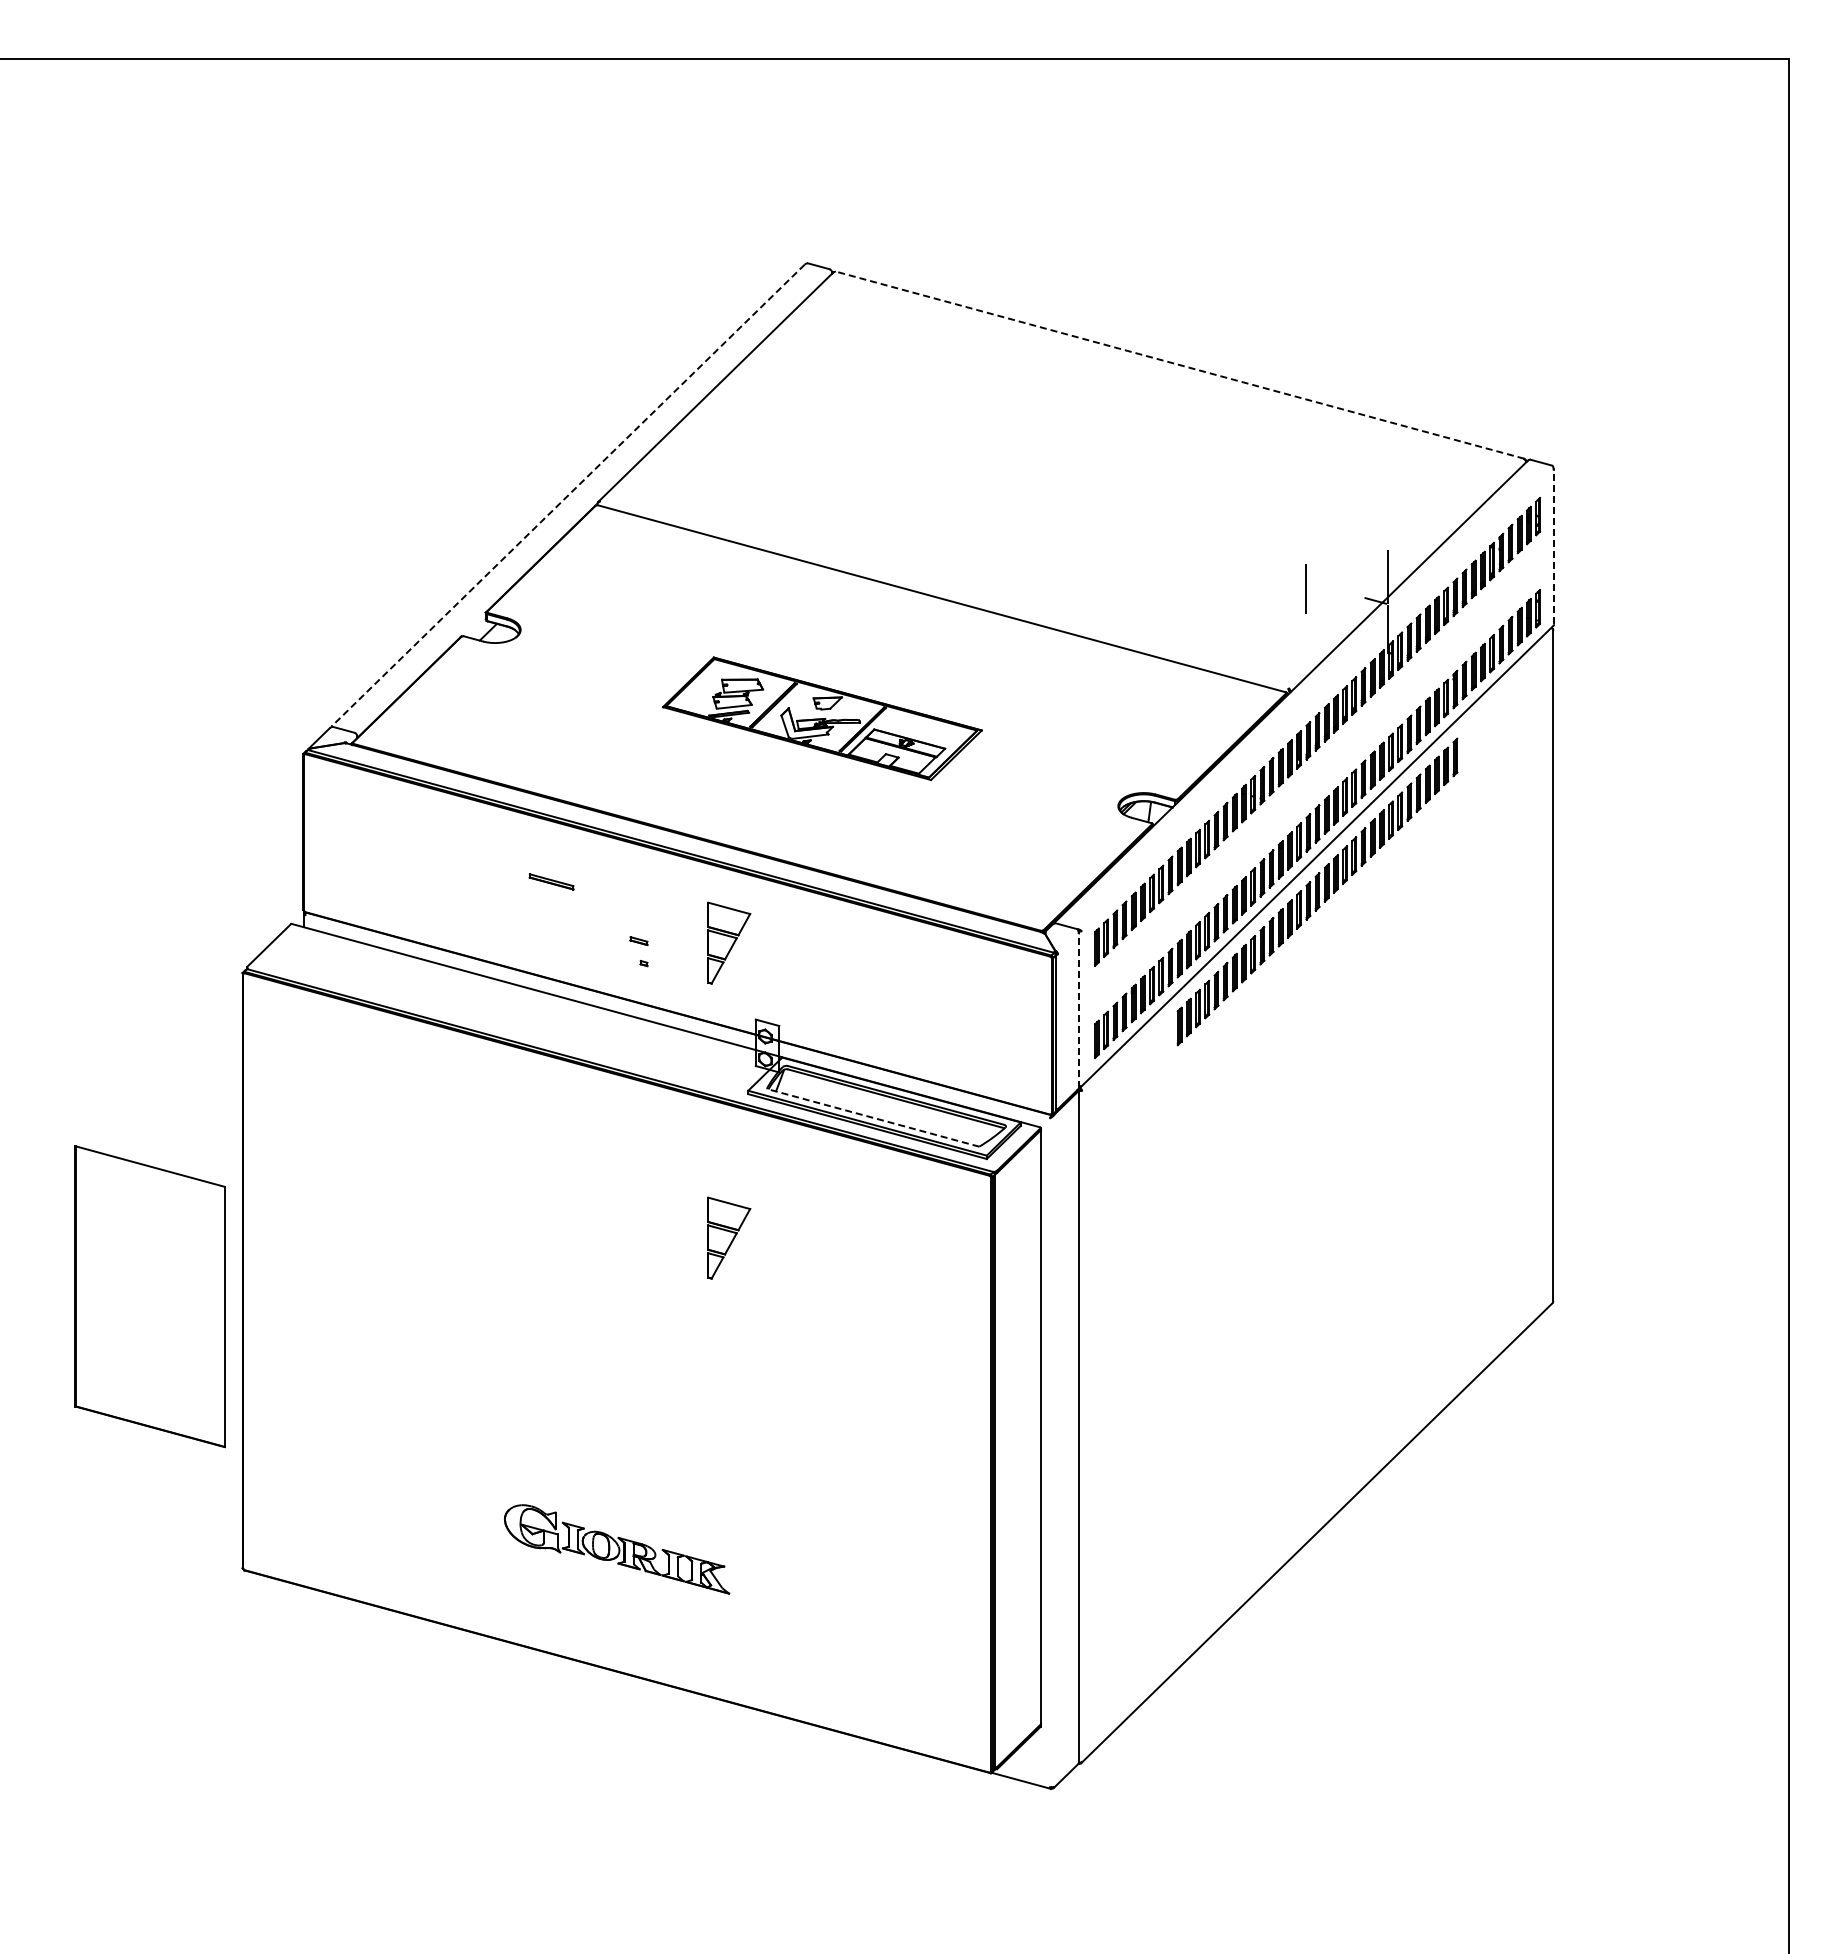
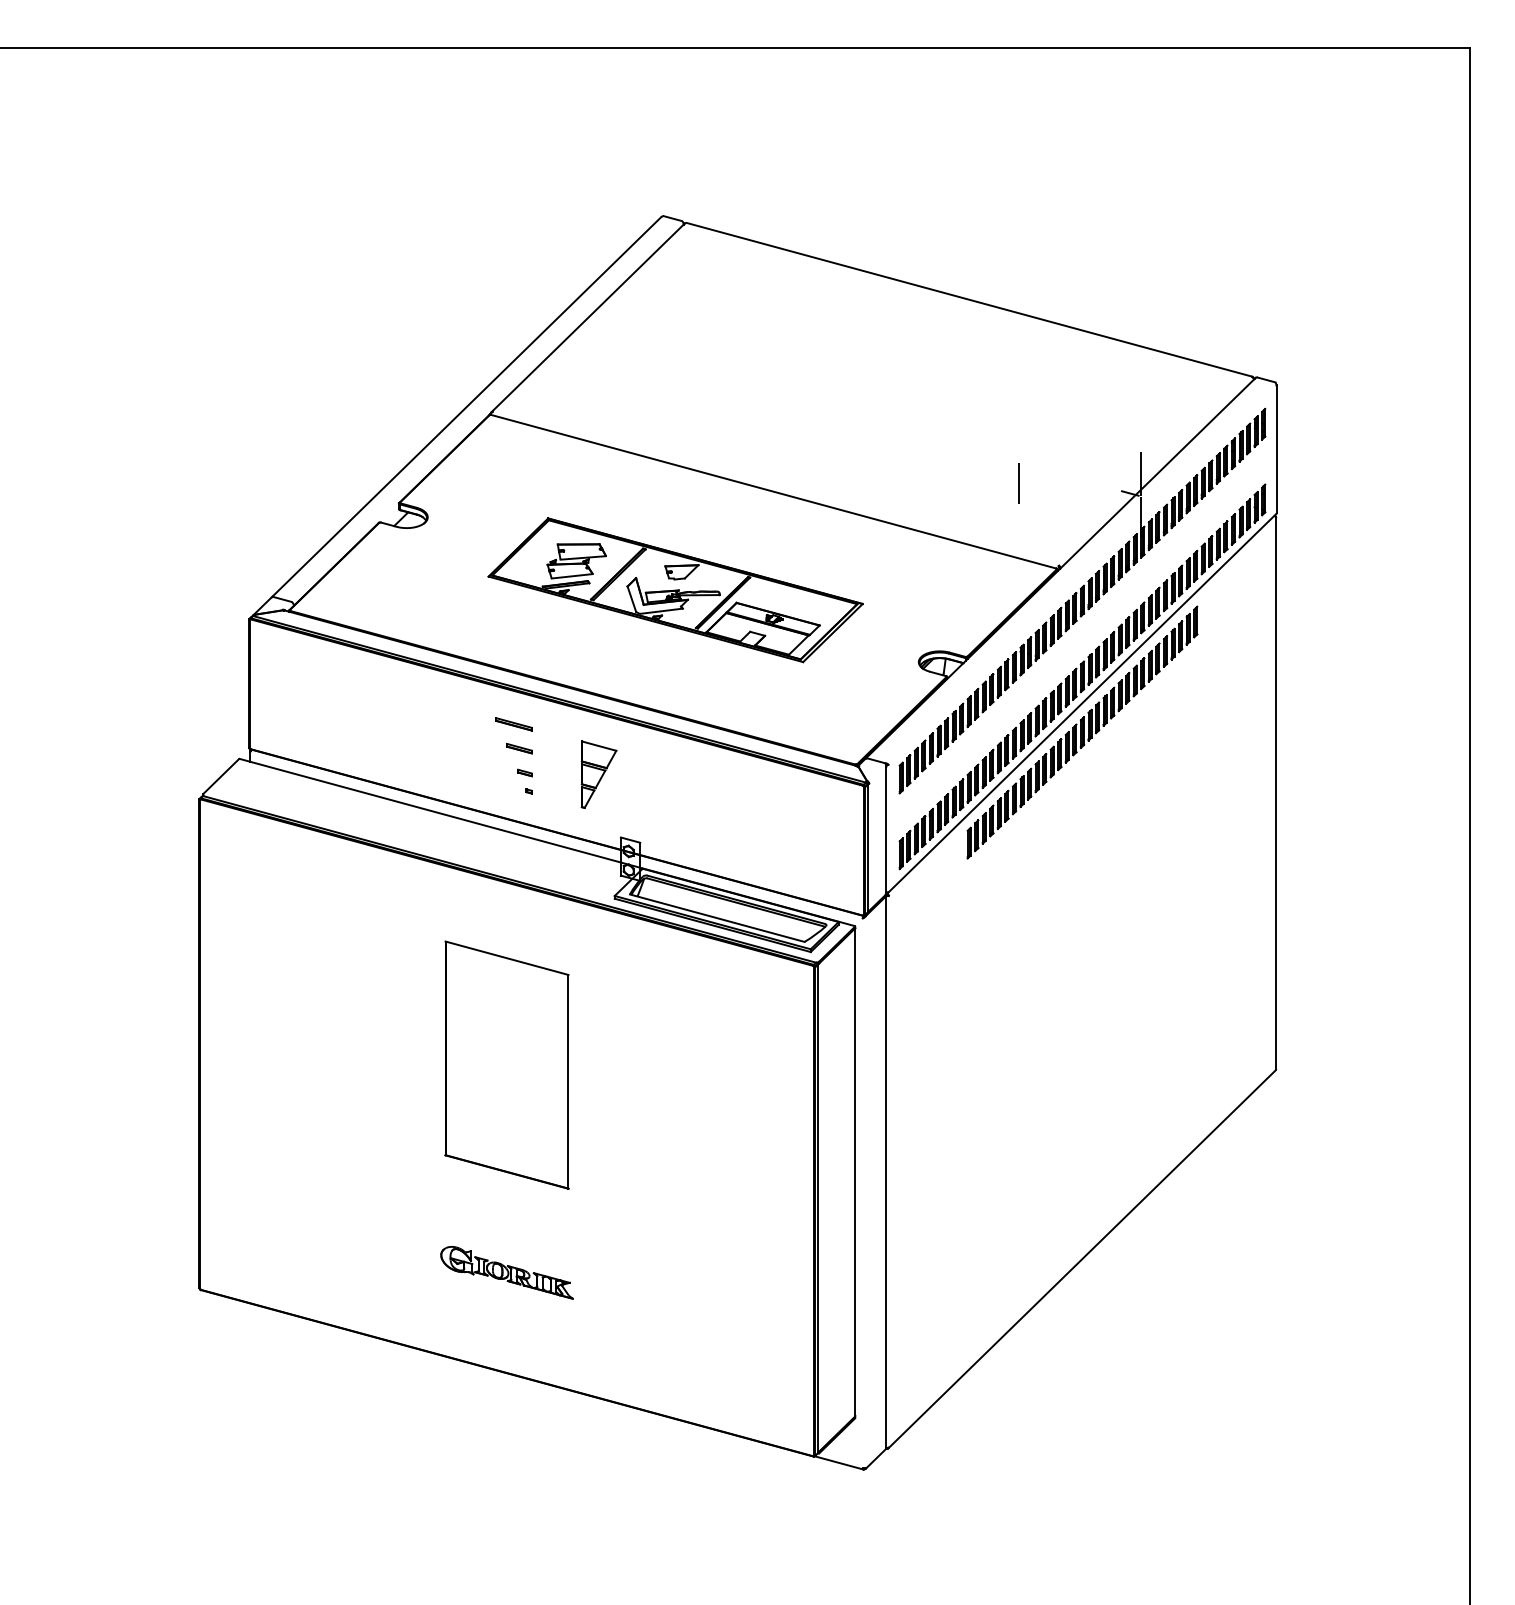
line: (1180, 365) -> (969, 300), dashed -> solid
line: (568, 495) -> (467, 406), dashed -> solid
line: (1553, 546) -> (1276, 448), dashed -> solid
line: (1305, 588) -> (1018, 483), moved
part: (822, 718) -> (675, 590), size x1.43
part: (551, 881) -> (513, 724), moved
part: (632, 911) -> (519, 748), added
line: (1078, 1010) -> (886, 830), dashed -> solid
line: (872, 1117) -> (716, 917), dashed -> solid
part: (729, 1237) -> (599, 1016), removed
part: (149, 1296) -> (506, 1065), moved
part: (617, 1549) -> (507, 1272), size x0.71

